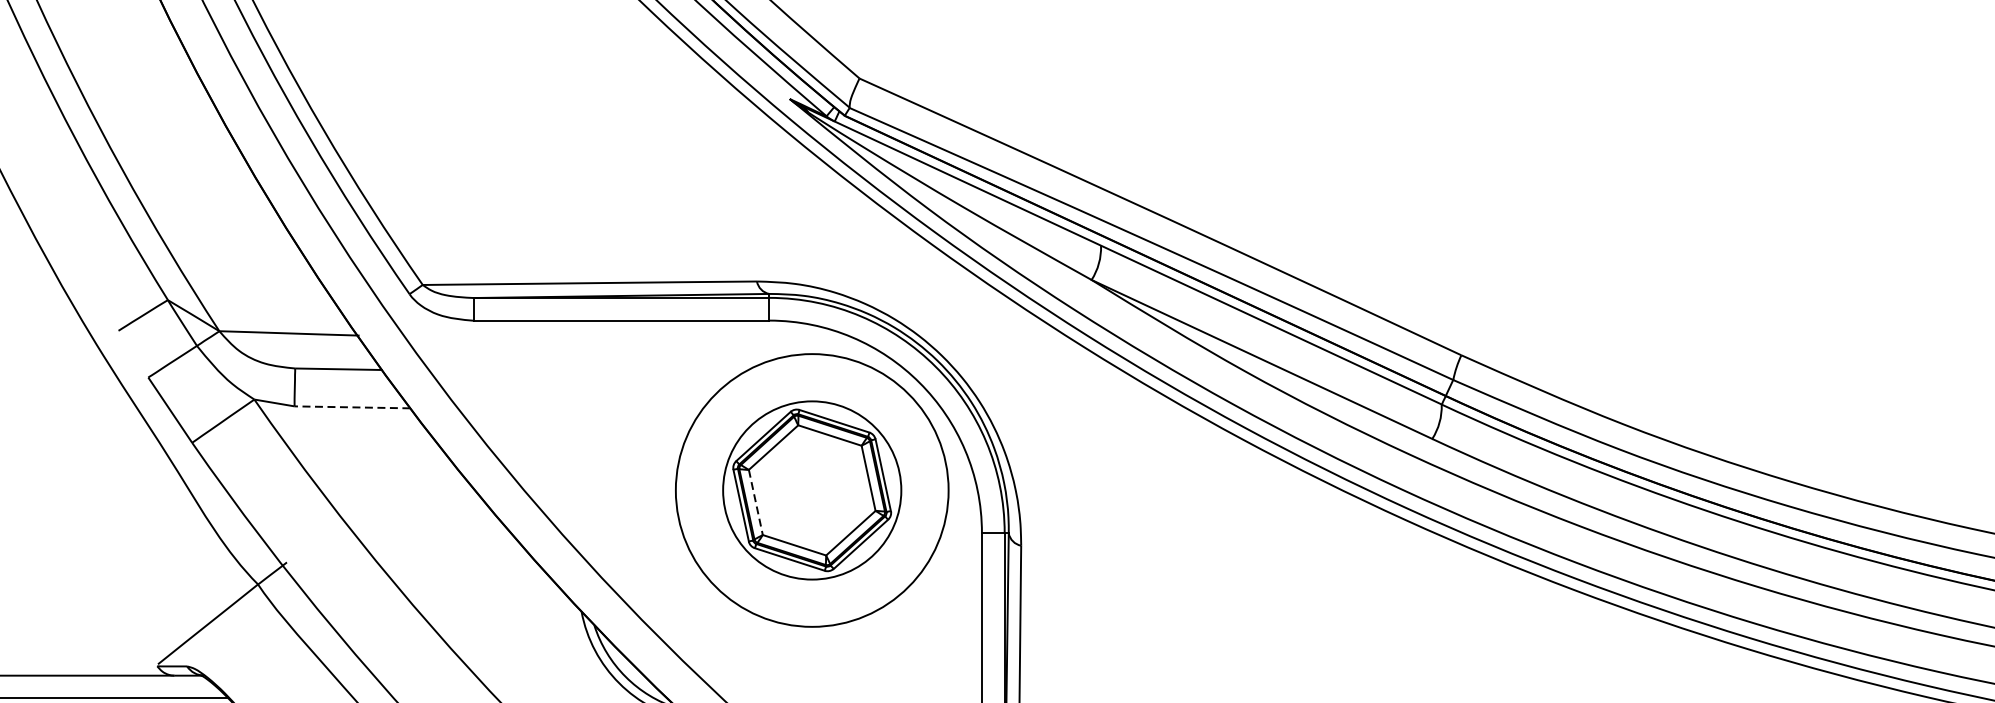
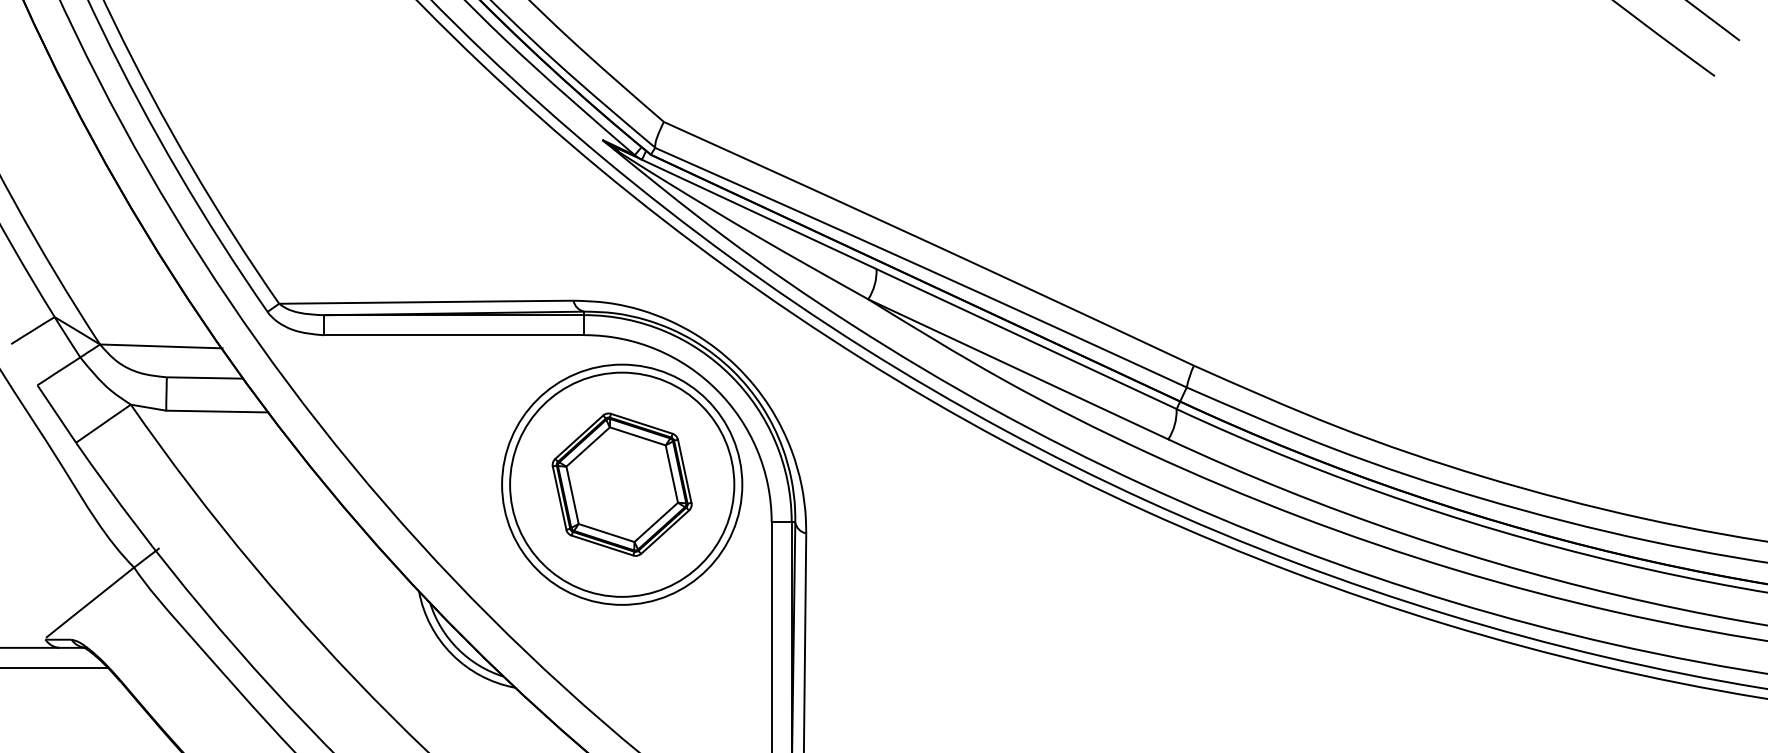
line: (352, 407) -> (217, 411), dashed -> solid
circle: (812, 490) -> (622, 484), size x1.43
line: (755, 502) -> (572, 495), dashed -> solid

